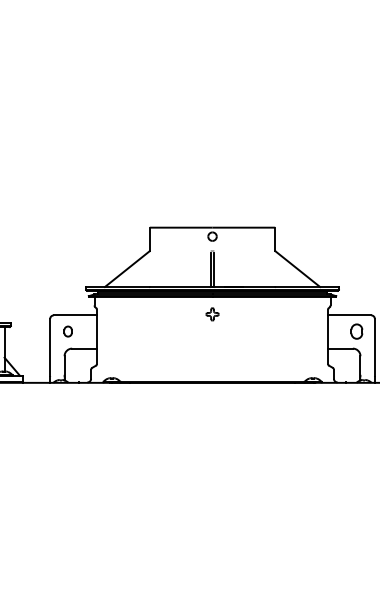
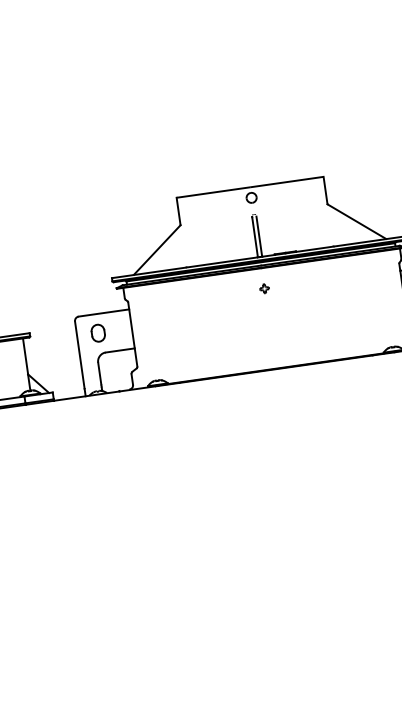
part: (212, 313) -> (264, 287), size x0.62
part: (67, 331) -> (97, 333), size x1.43

